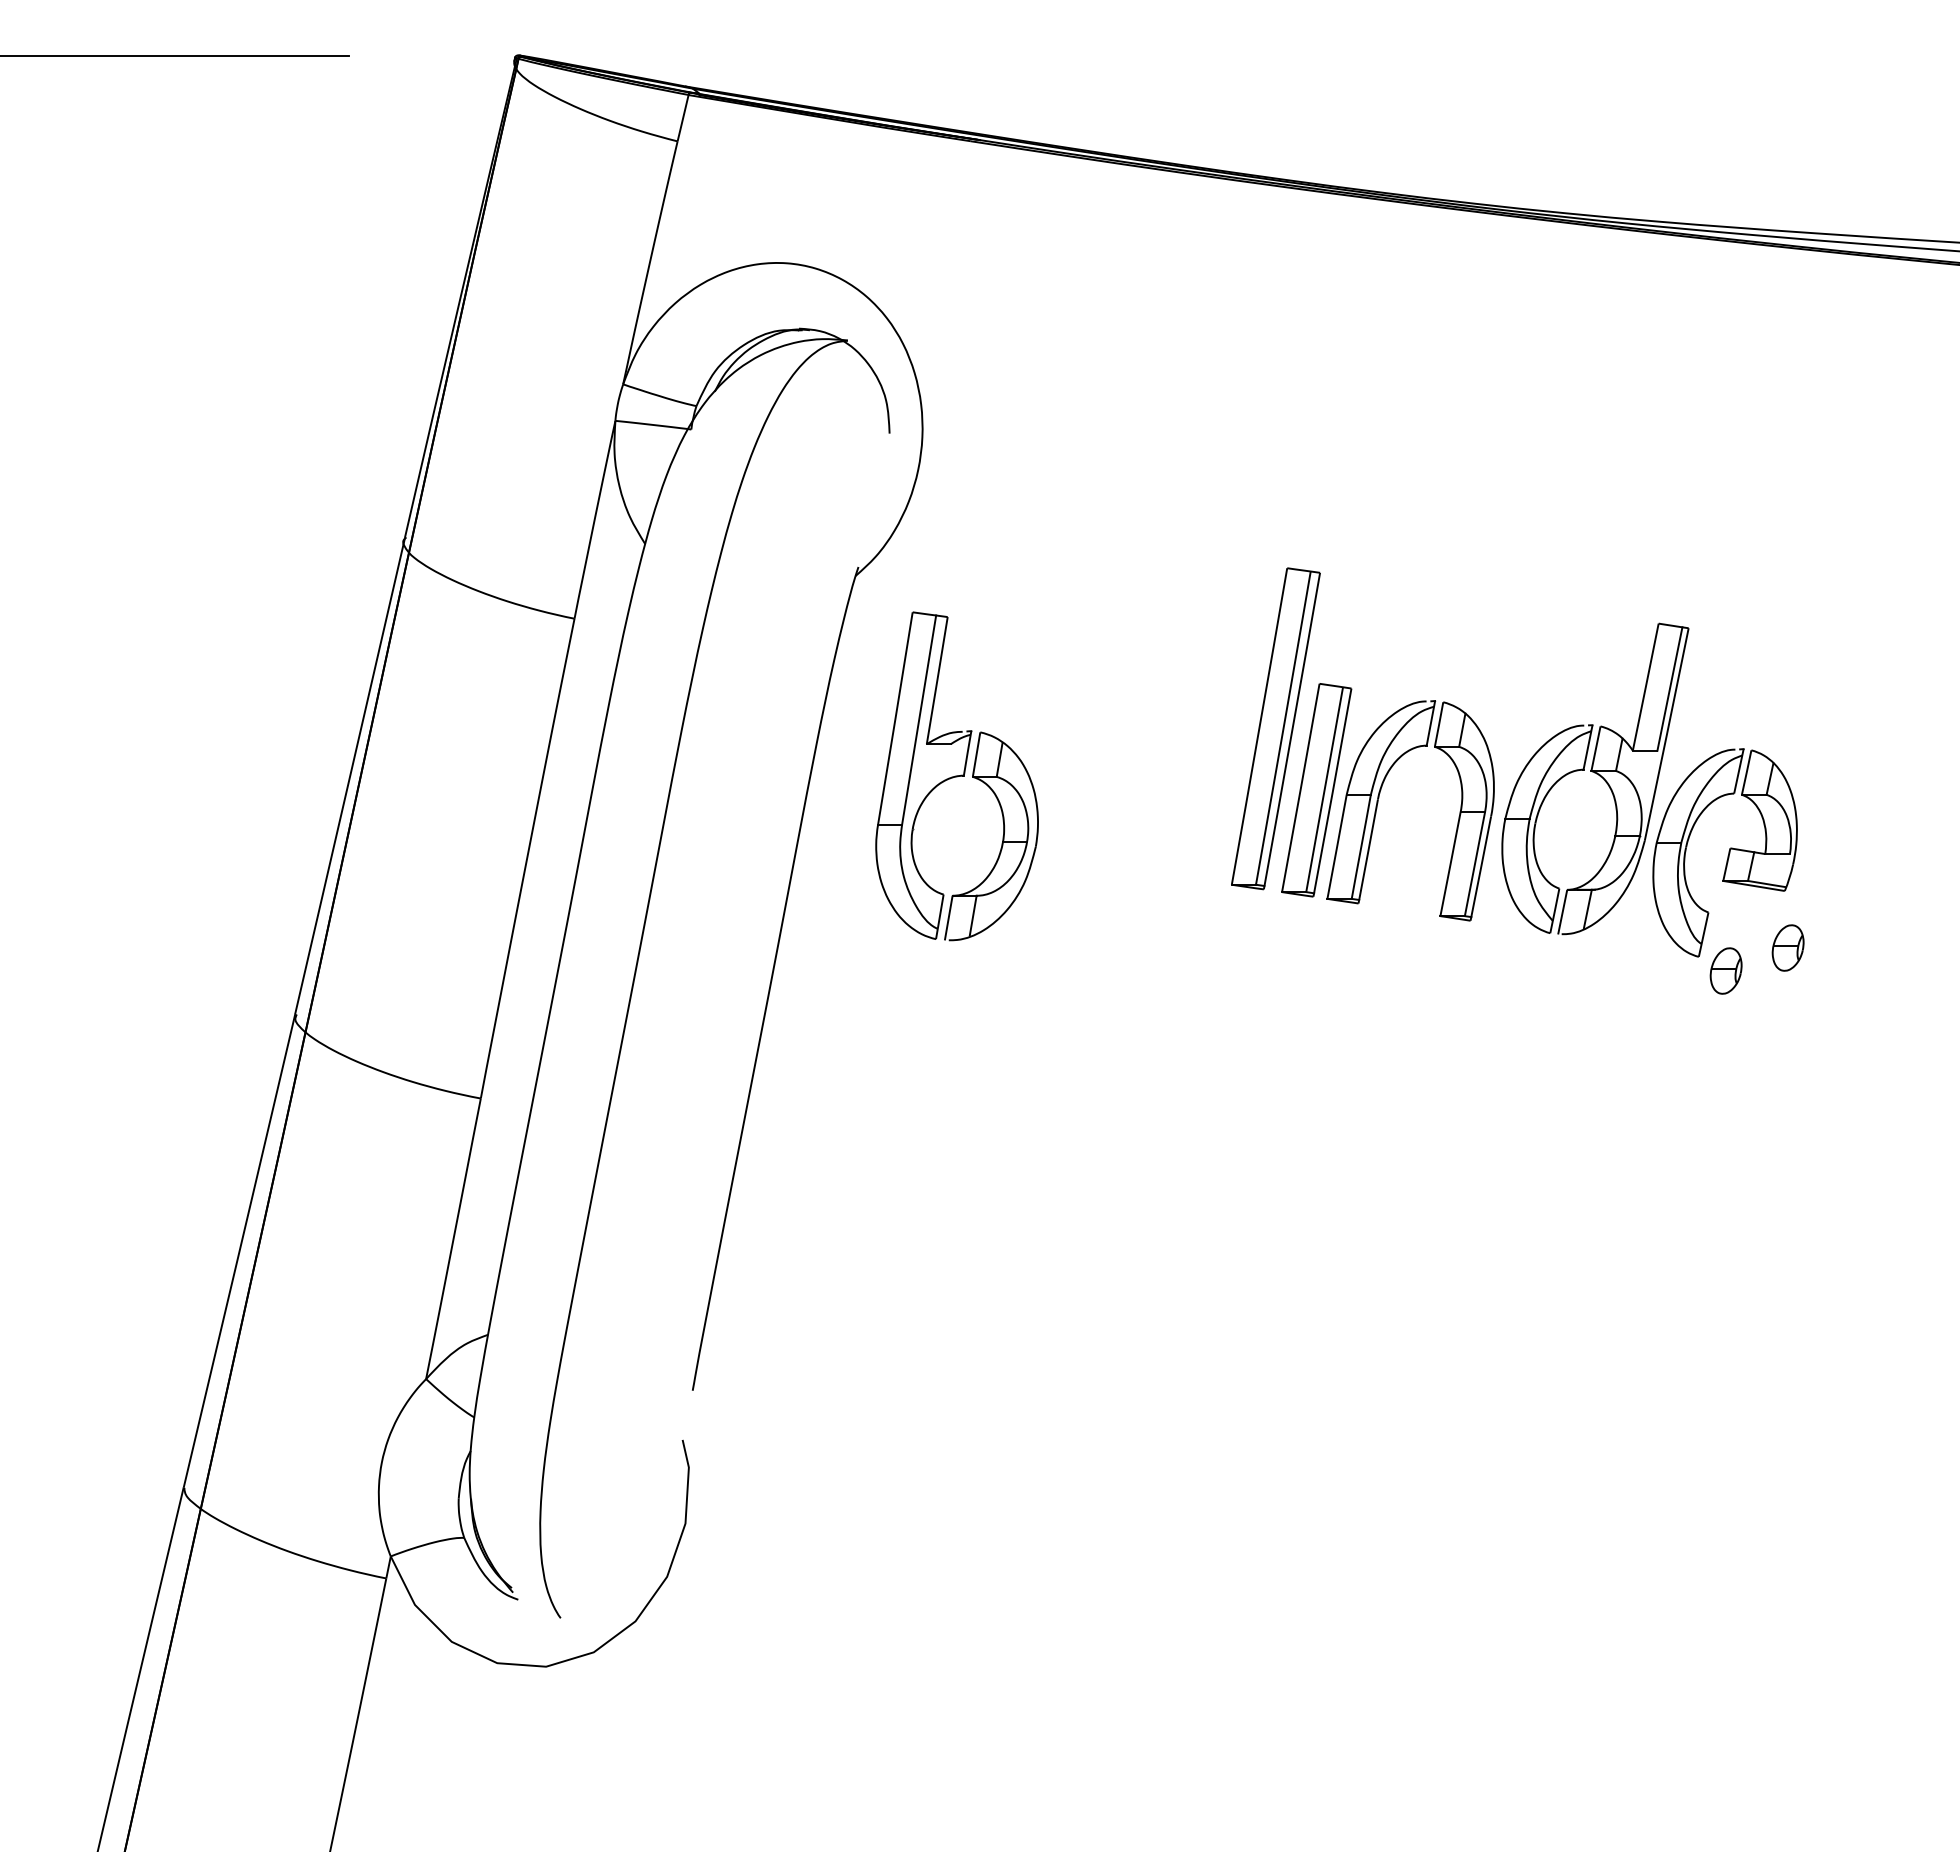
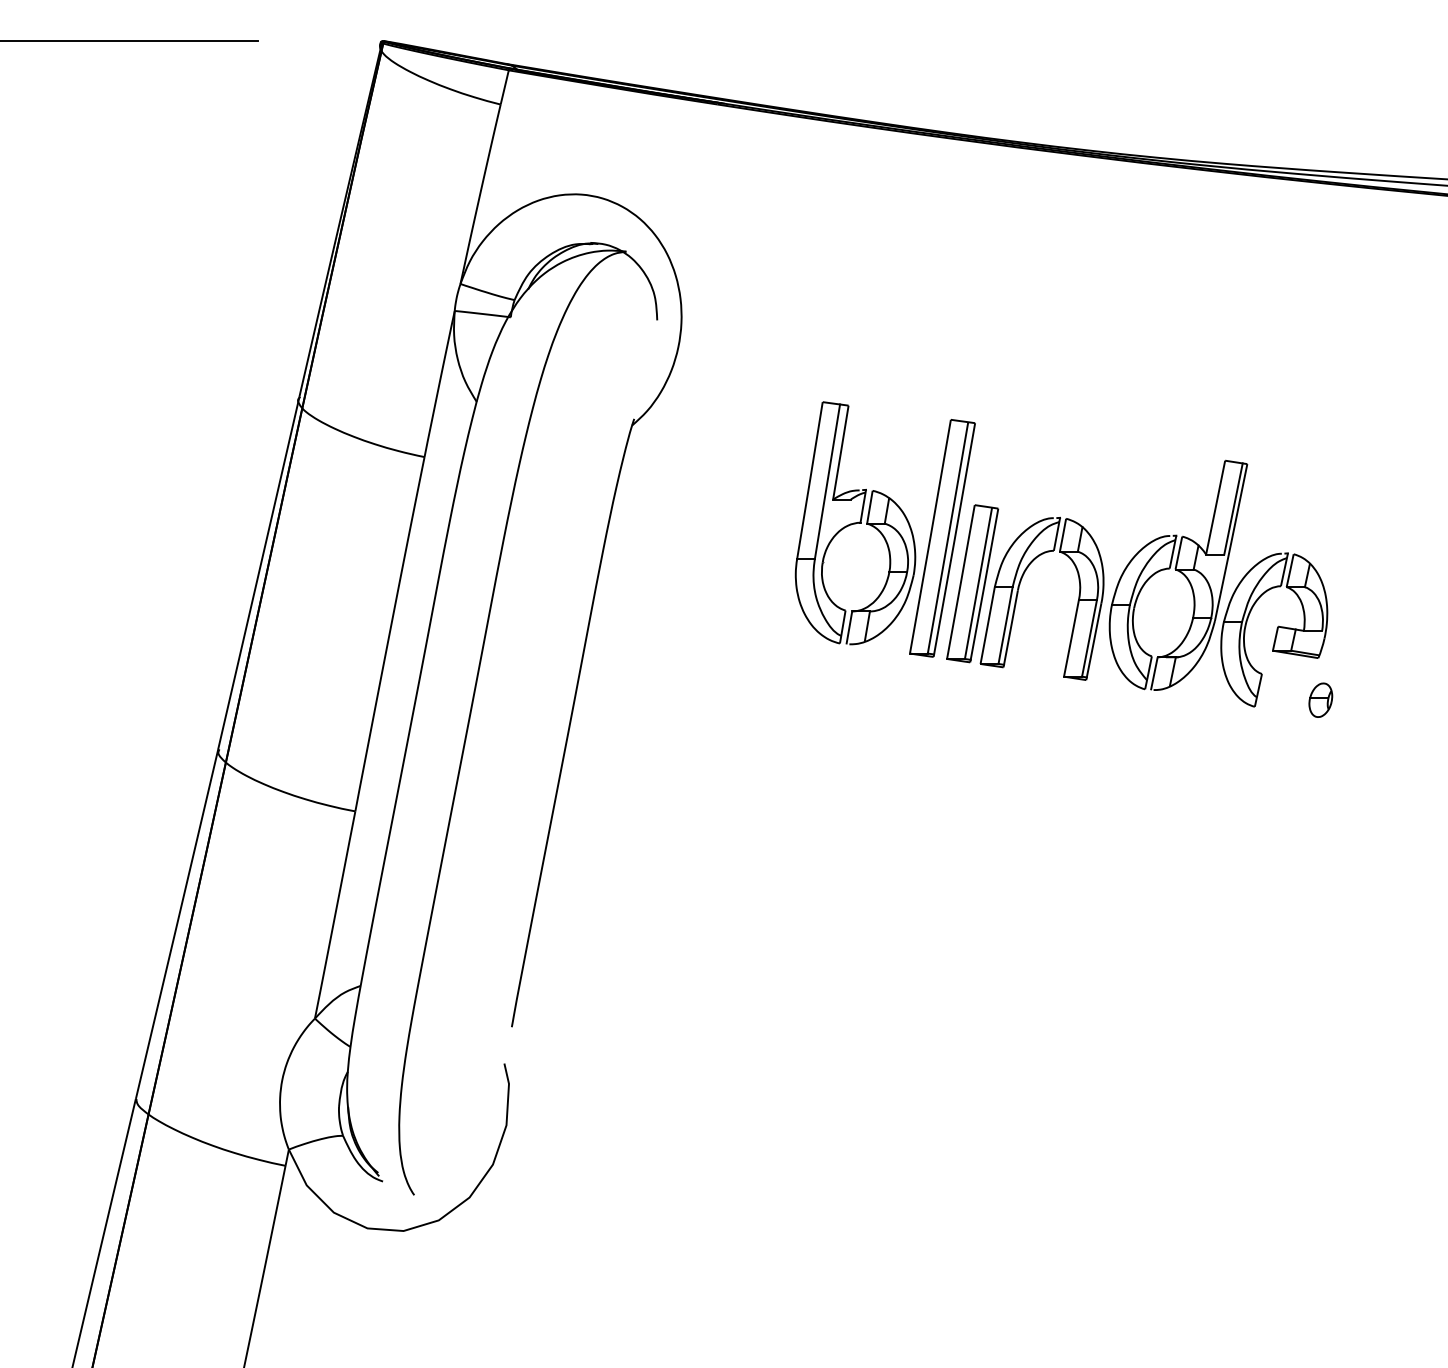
part: (956, 776) -> (855, 523), moved
part: (1725, 970) -> (1274, 716), removed

